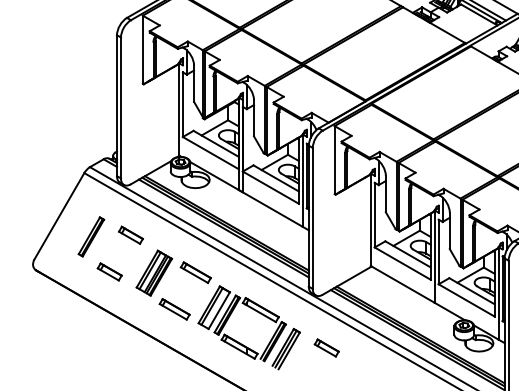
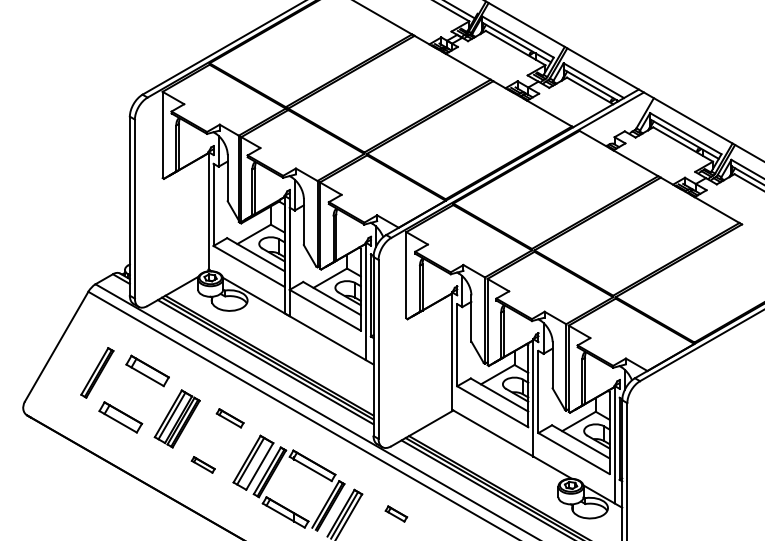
part: (130, 235) -> (147, 370), size x1.4
part: (109, 272) -> (120, 417), size x1.4
part: (196, 272) -> (230, 418), size x0.7
part: (174, 309) -> (203, 464), size x0.6
part: (326, 347) -> (396, 513), size x0.7

